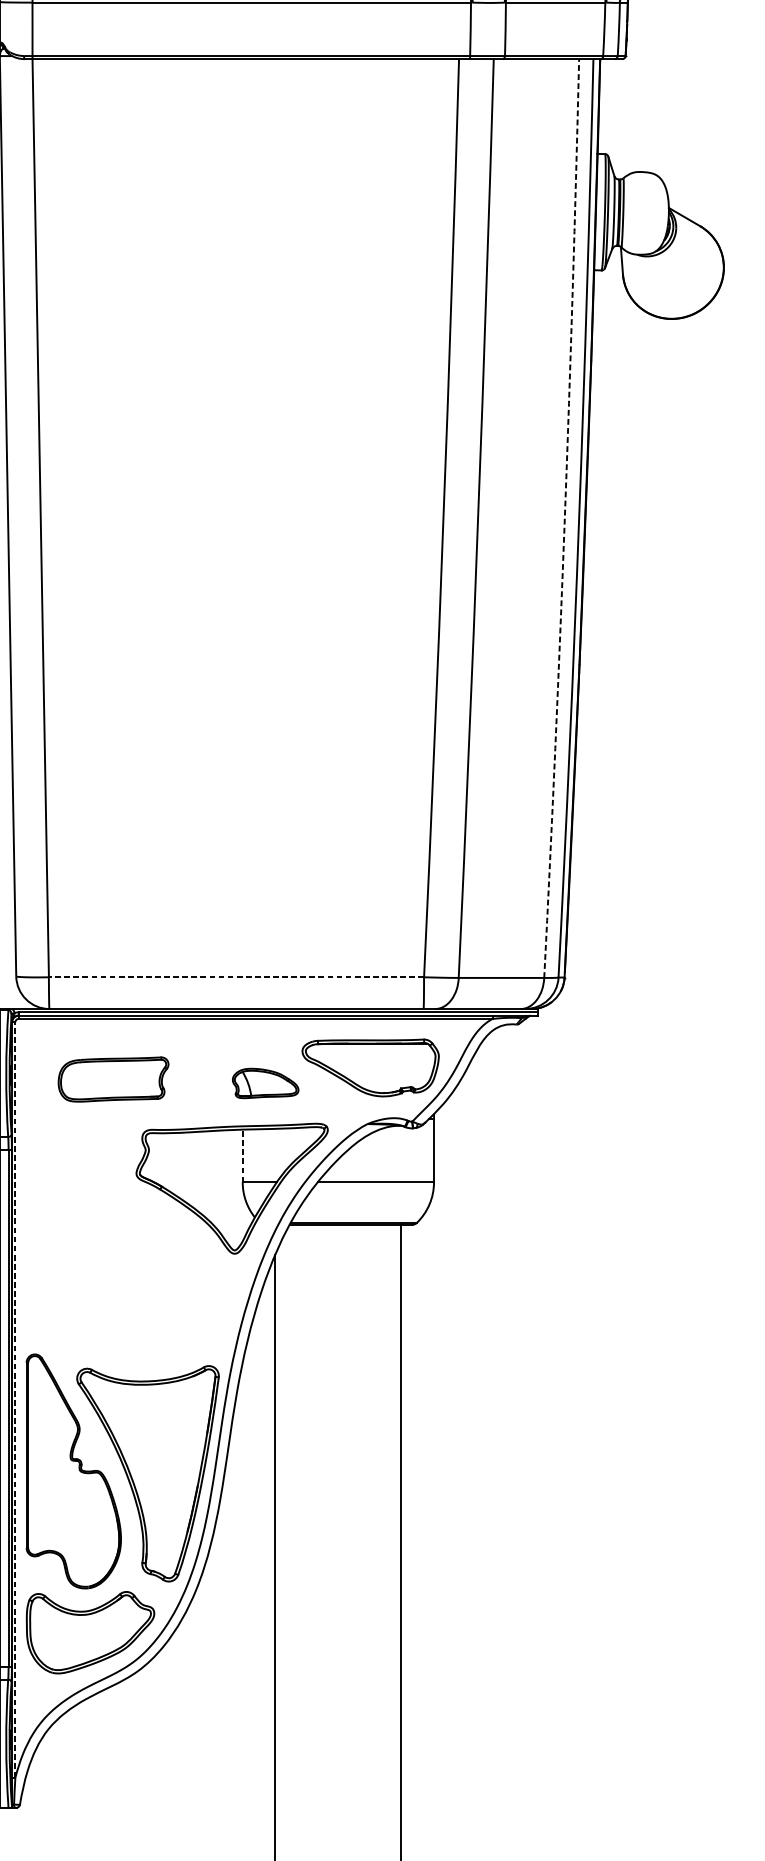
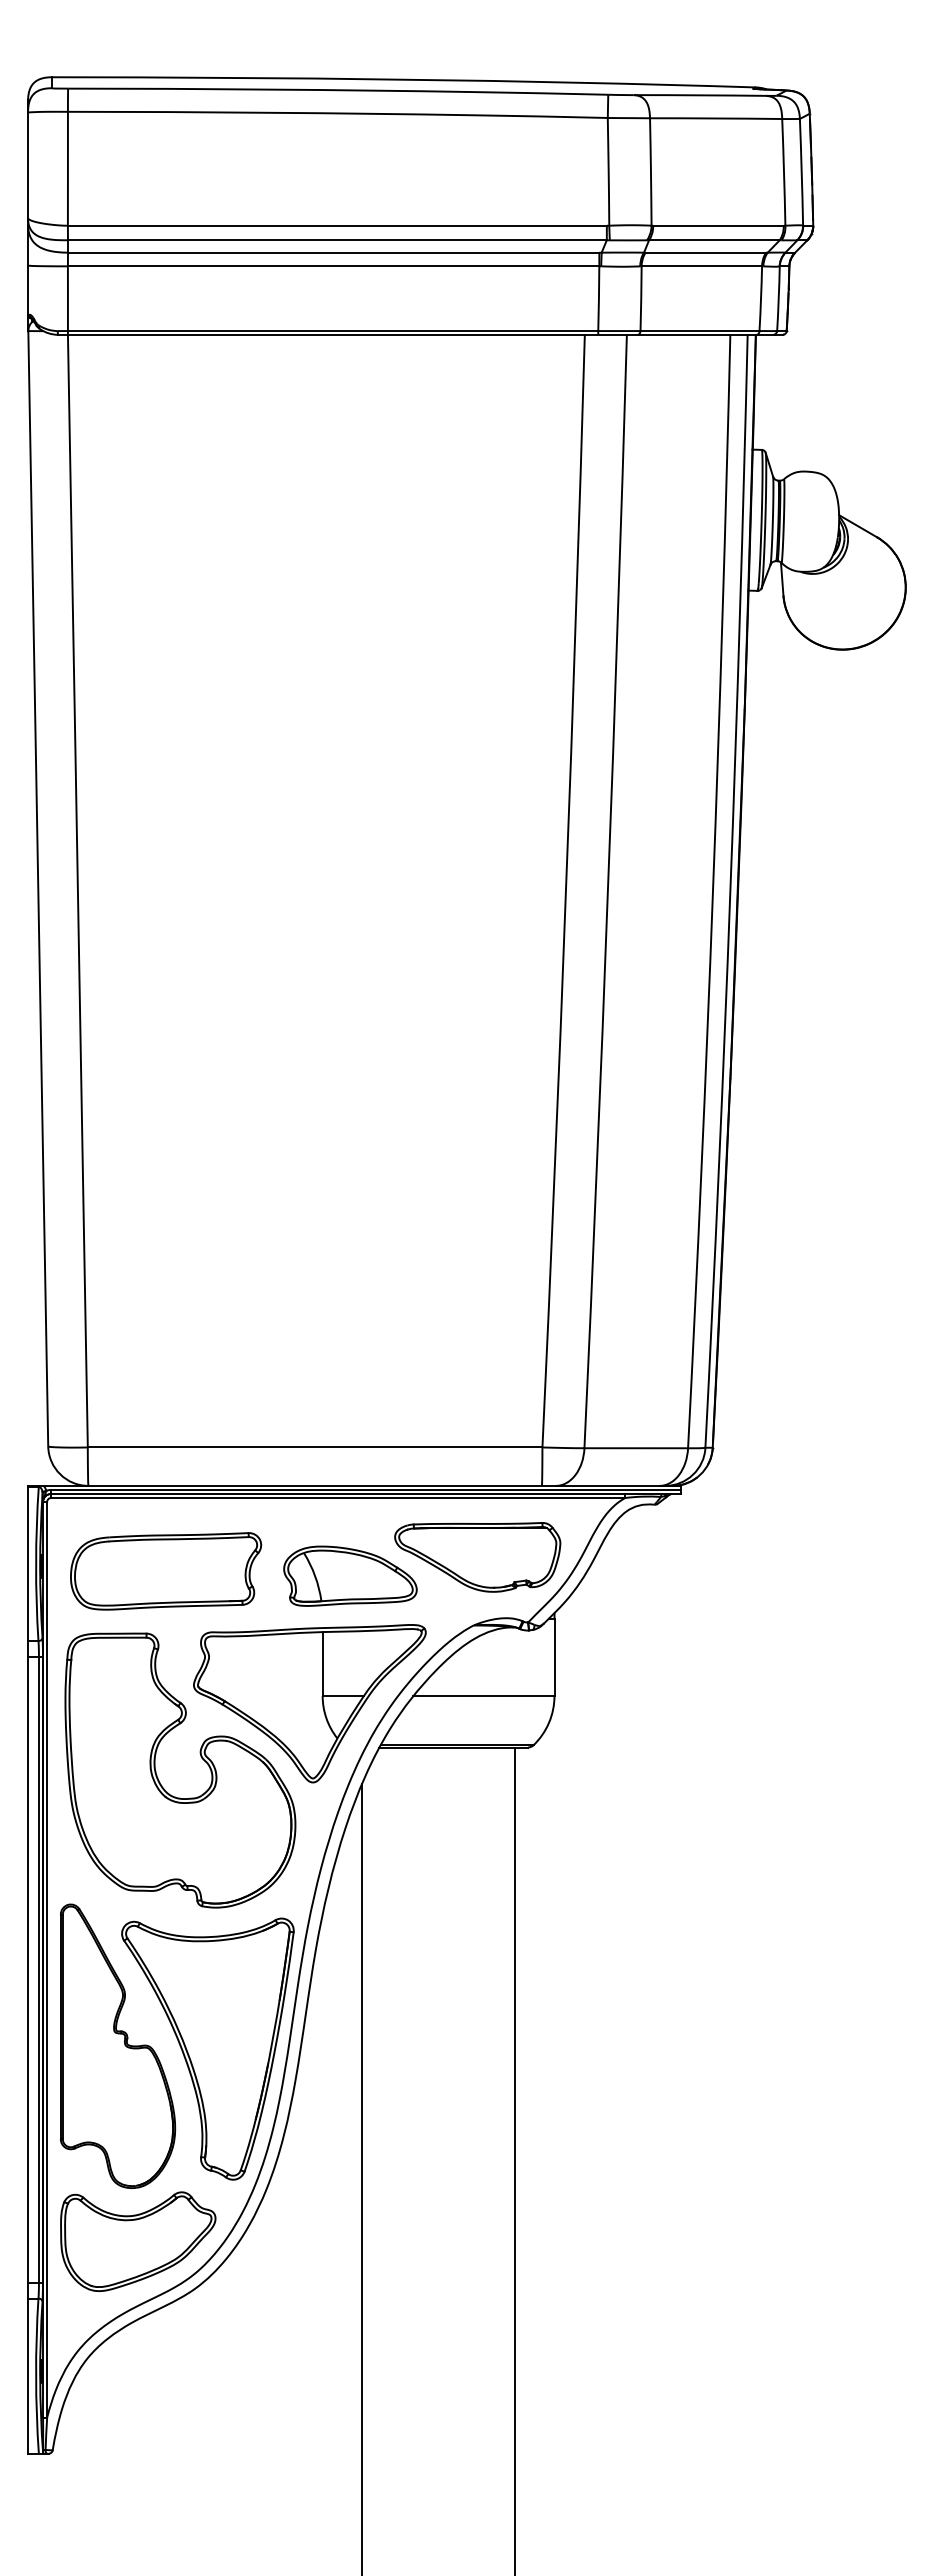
arc: (565, 518) -> (713, 891), dashed -> solid
line: (235, 977) -> (314, 1447), dashed -> solid
part: (113, 1079) -> (166, 1571), size x1.43
part: (265, 1082) -> (350, 1575), size x1.67
line: (242, 1156) -> (322, 1664), dashed -> solid
part: (107, 1249) -> (158, 1777), added
line: (15, 1399) -> (47, 1959), dashed -> solid

